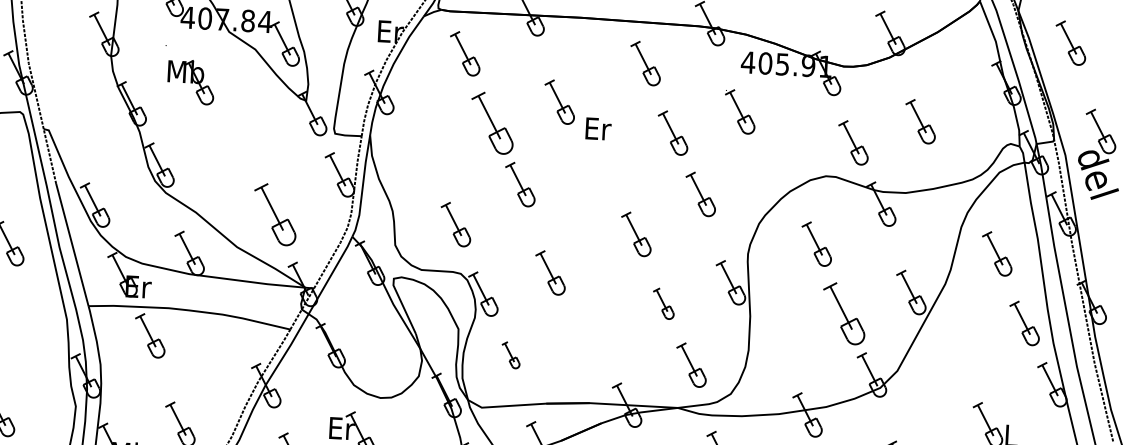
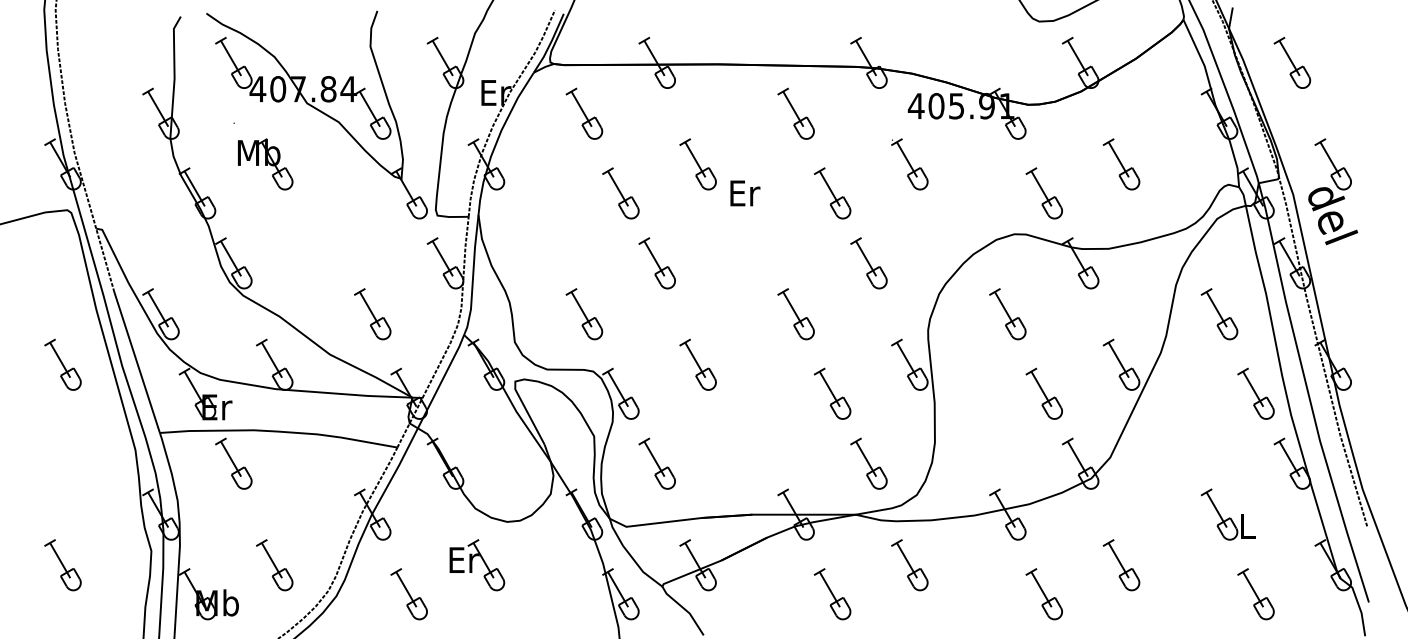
part: (492, 123) -> (620, 193), size x0.71
part: (275, 215) -> (372, 314), size x0.71
part: (663, 303) -> (832, 393), size x1.43
part: (843, 313) -> (1043, 393), size x0.71
part: (510, 355) -> (656, 463), size x1.67

